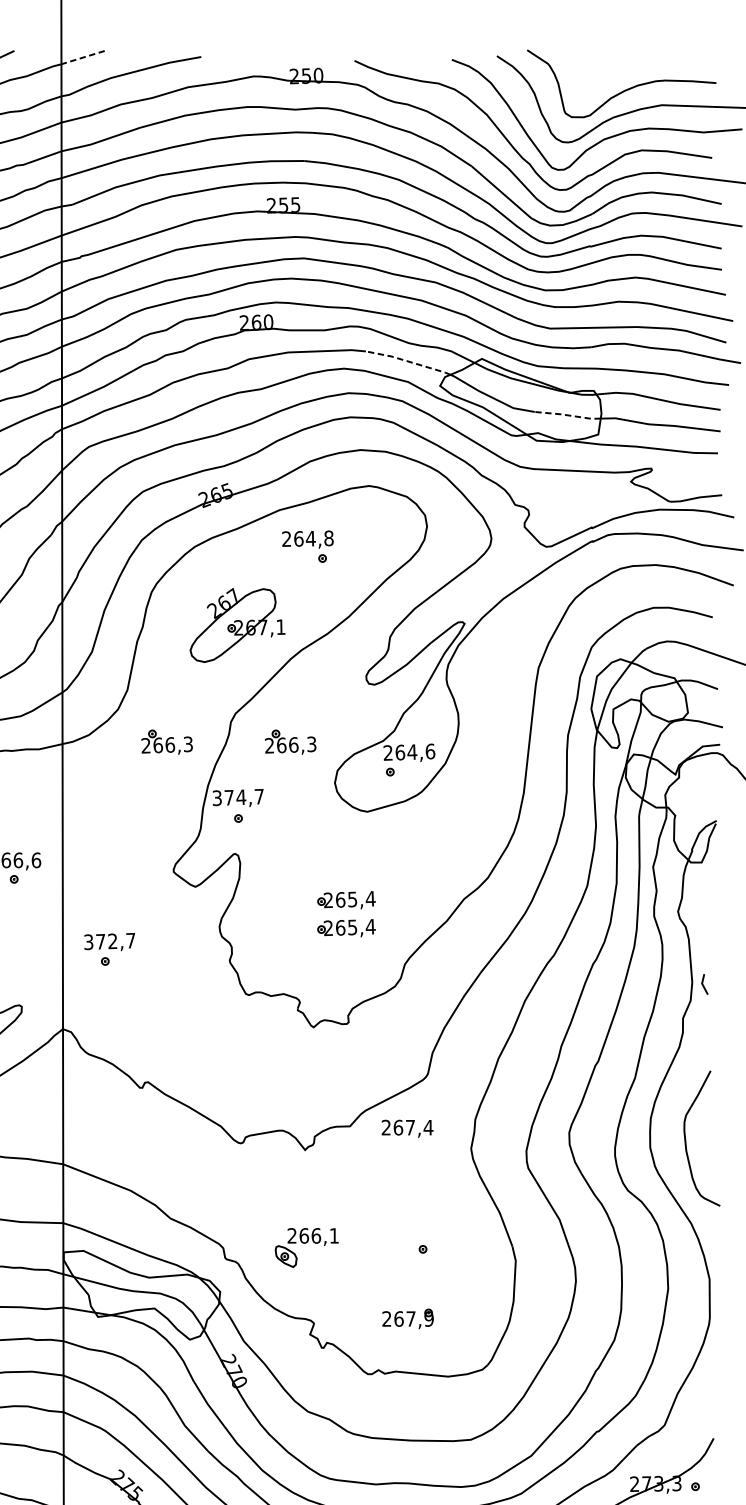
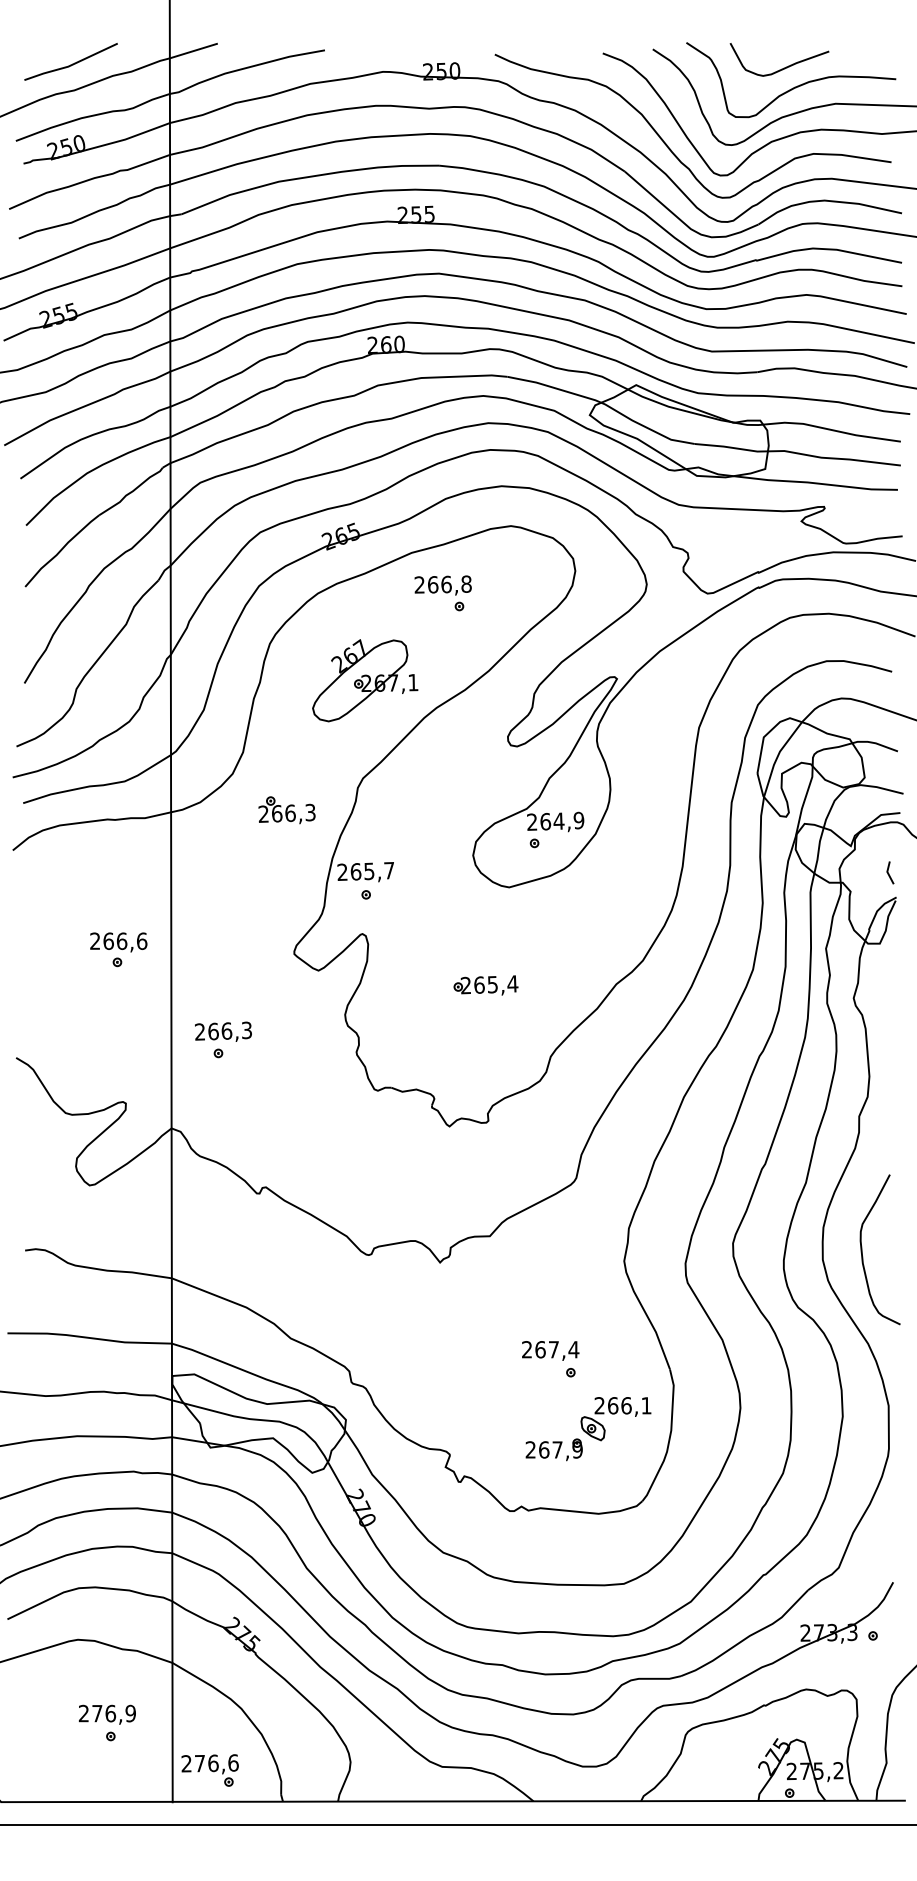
line: (82, 58) -> (193, 51), dashed -> solid
curve: (612, 73) -> (781, 68), added
line: (408, 361) -> (554, 388), dashed -> solid
line: (566, 415) -> (730, 447), dashed -> solid
text: (310, 538) -> (446, 584), 264,8 -> 266,8
part: (290, 742) -> (423, 810), removed
text: (429, 751) -> (578, 820), 264,6 -> 264,9
text: (228, 797) -> (355, 871), 374,7 -> 265,7
part: (346, 928) -> (485, 1016), removed
text: (109, 940) -> (223, 1030), 372,7 -> 266,3
line: (704, 985) -> (889, 873), moved
text: (407, 1128) -> (550, 1350), moved
part: (306, 1248) -> (615, 1419), moved

